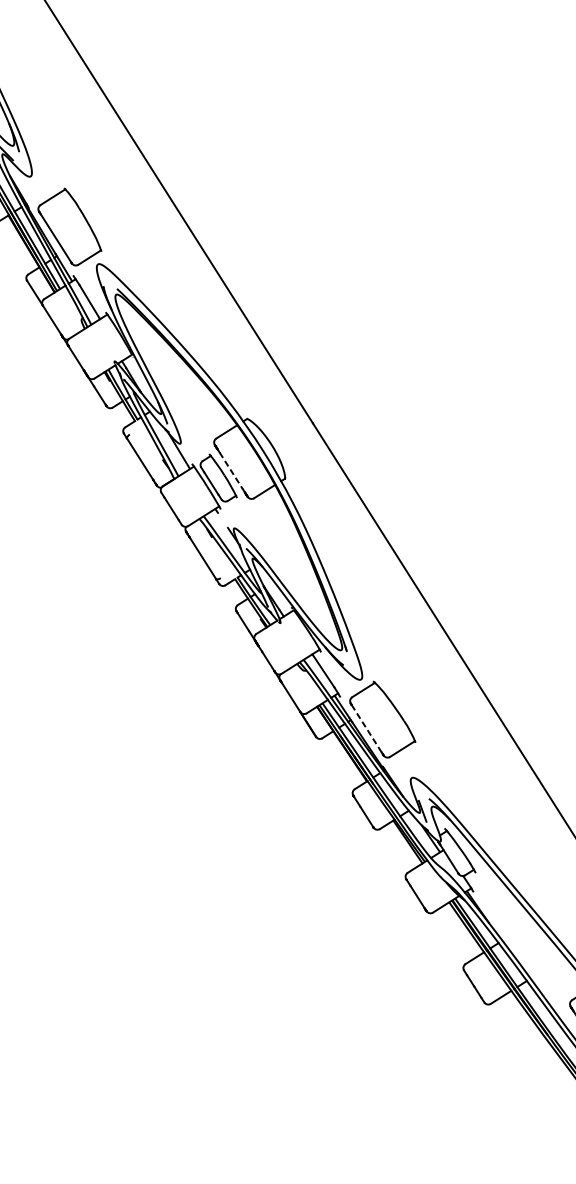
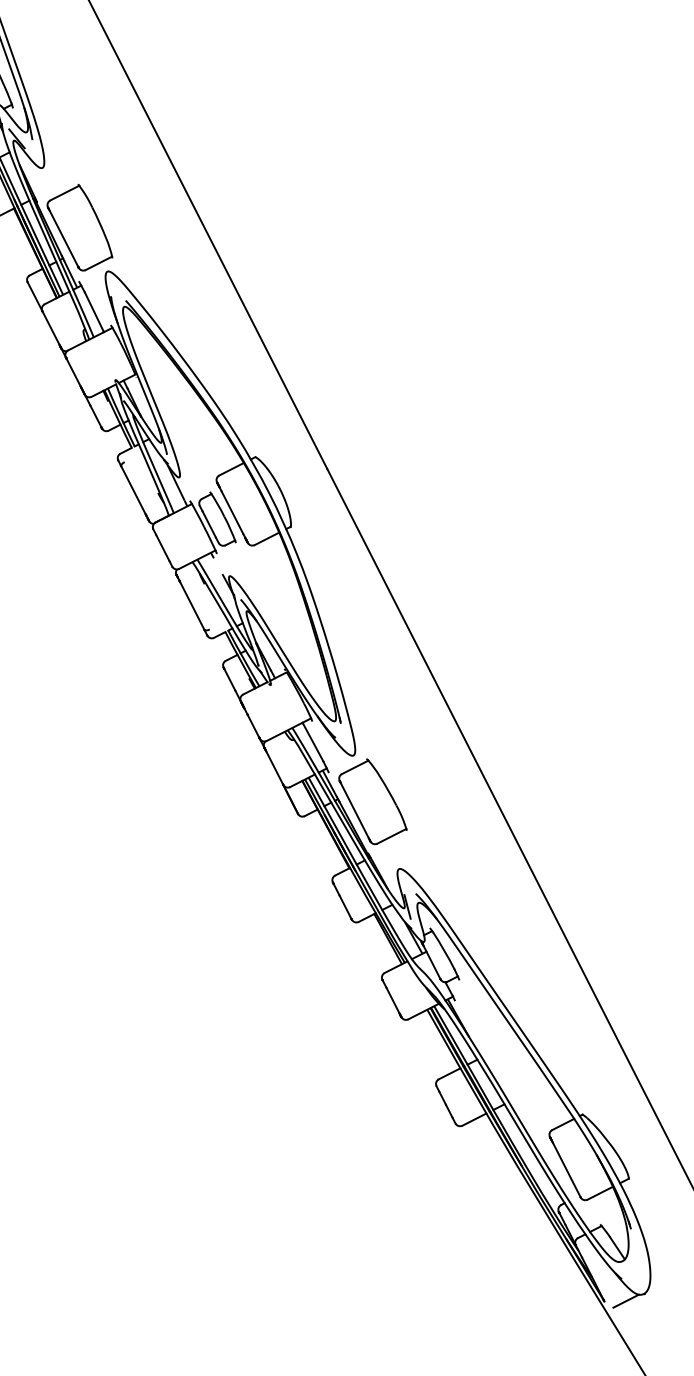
line: (231, 470) -> (232, 512), dashed -> solid
line: (366, 728) -> (354, 810), dashed -> solid

